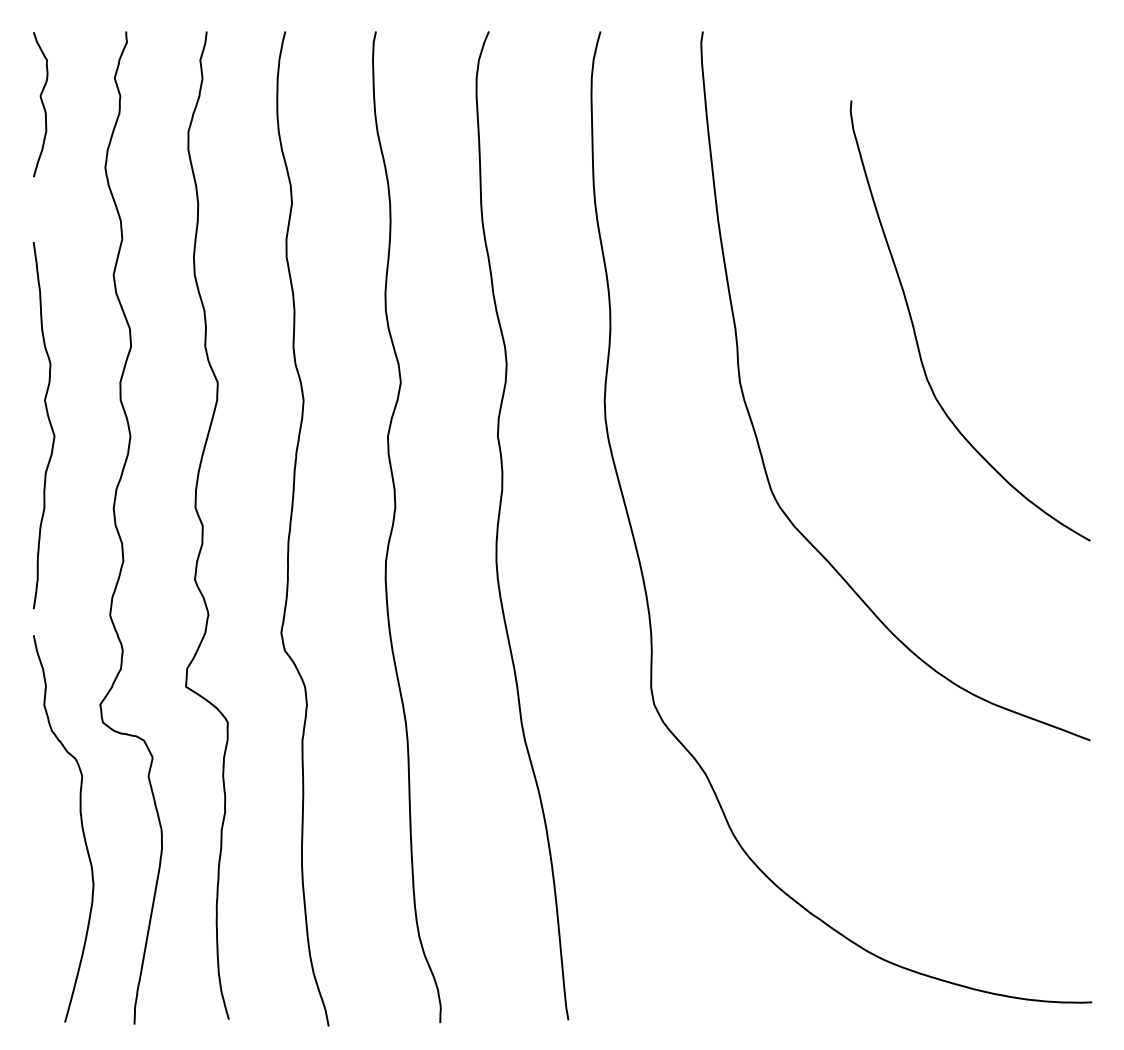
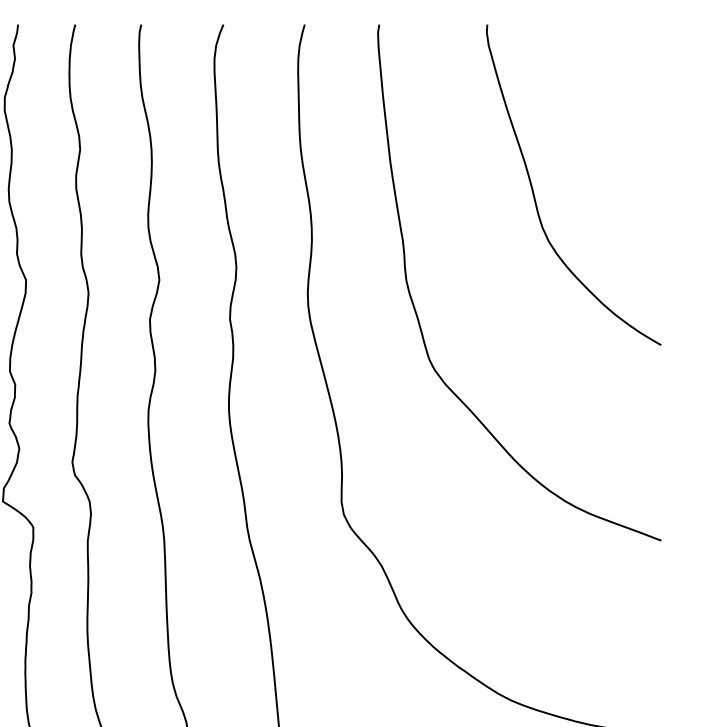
curve: (915, 330) -> (533, 192), moved

